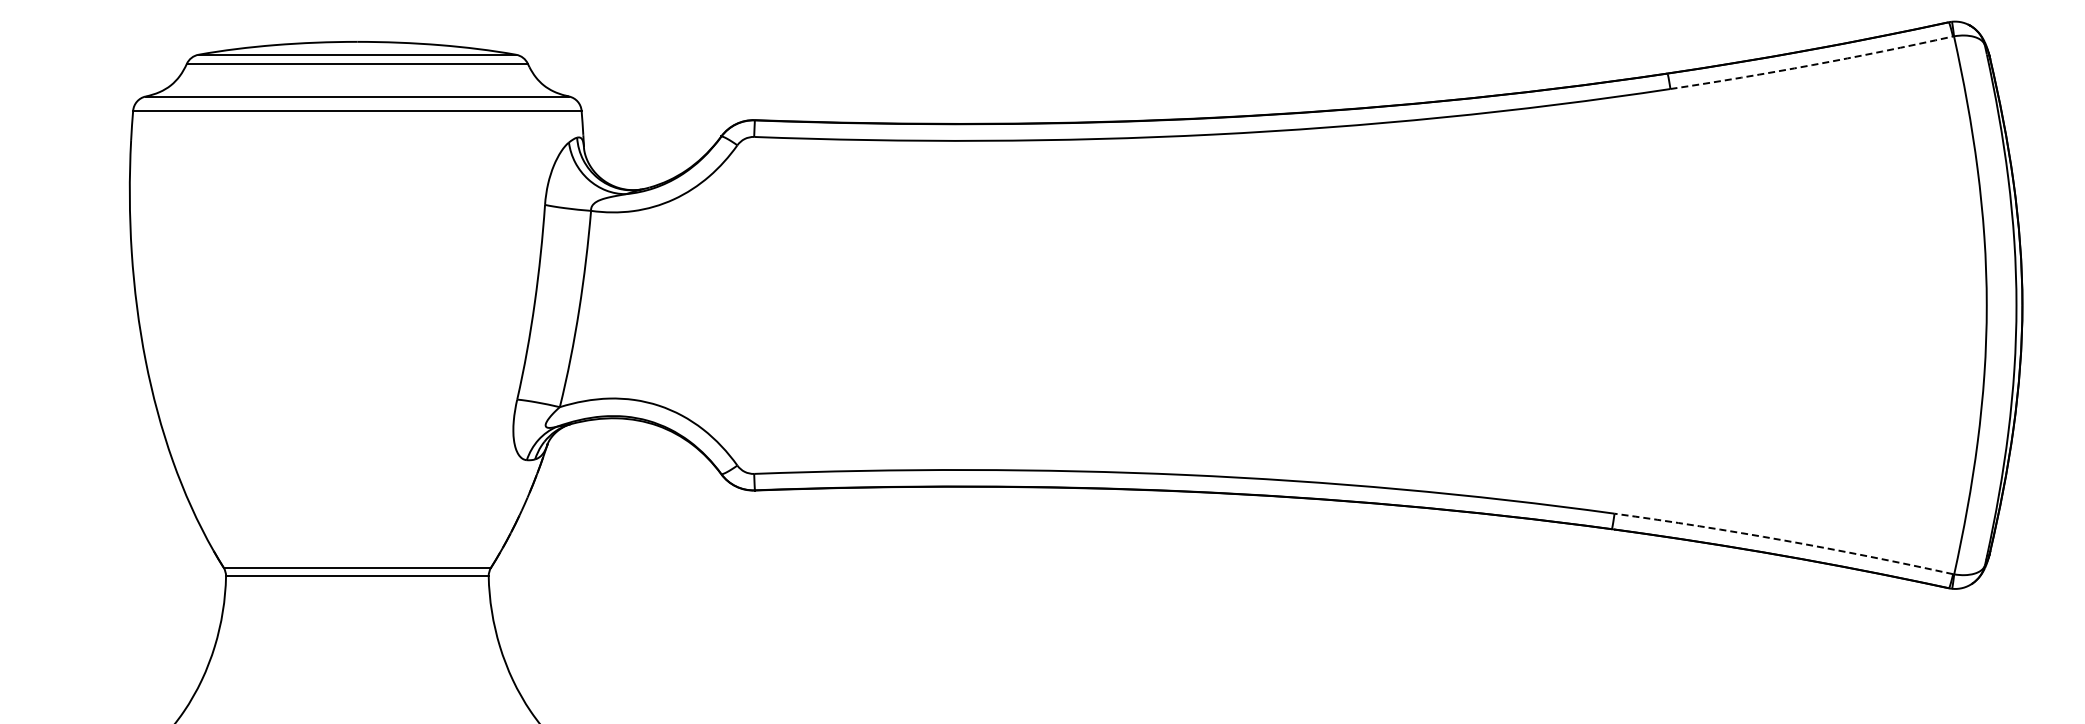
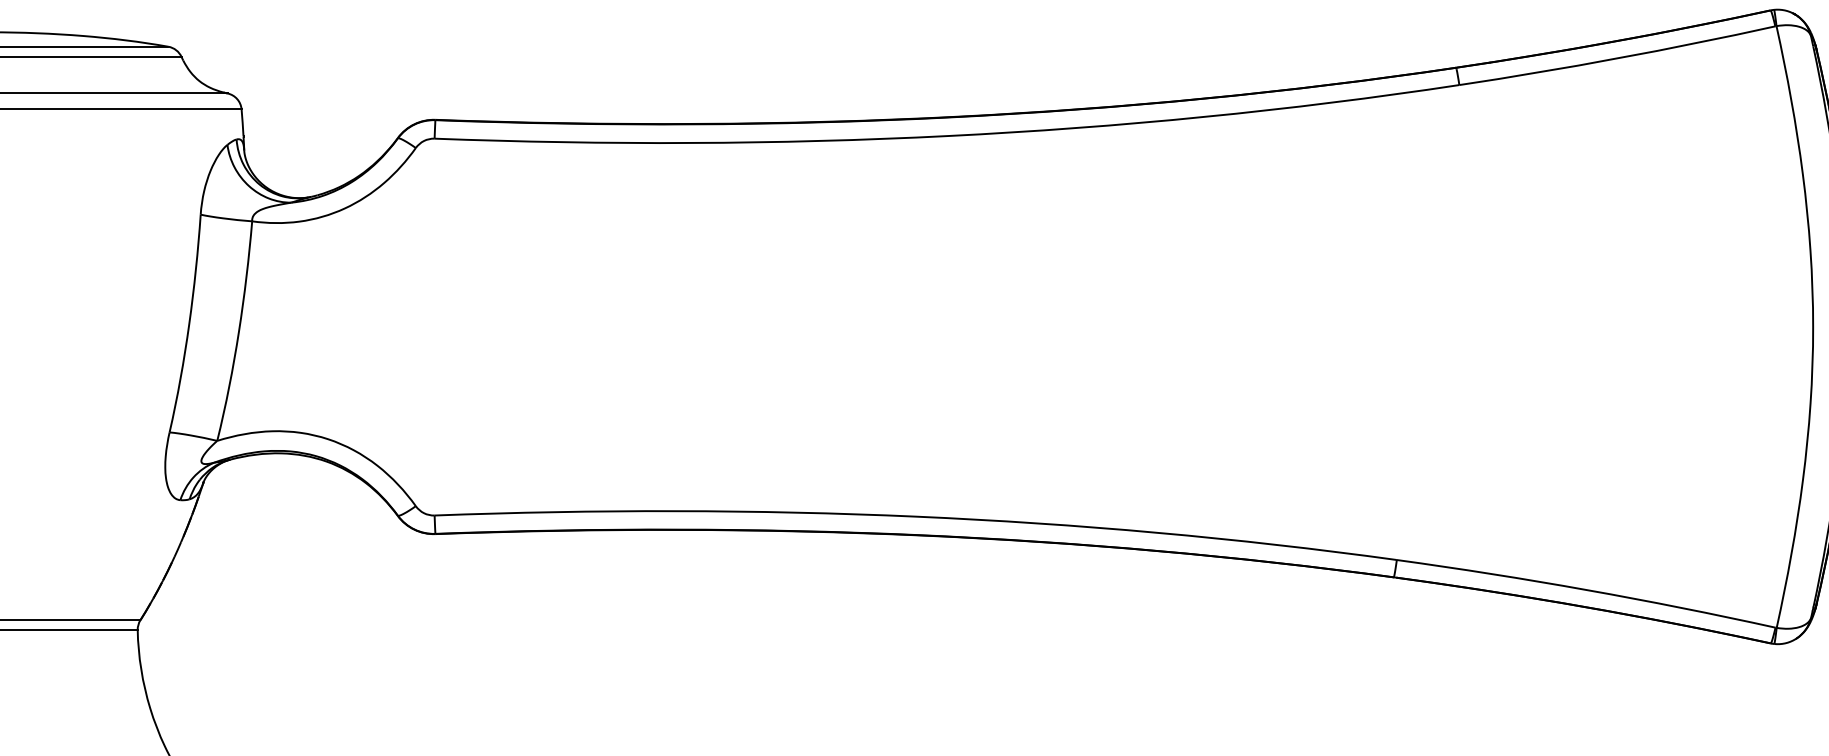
arc: (1812, 65) -> (1618, 58), dashed -> solid
arc: (1784, 540) -> (1586, 589), dashed -> solid

